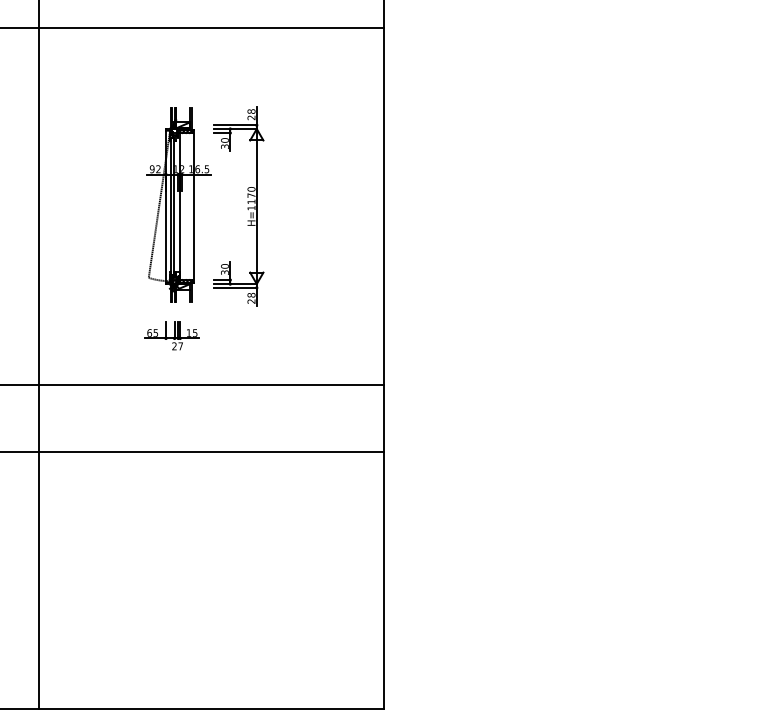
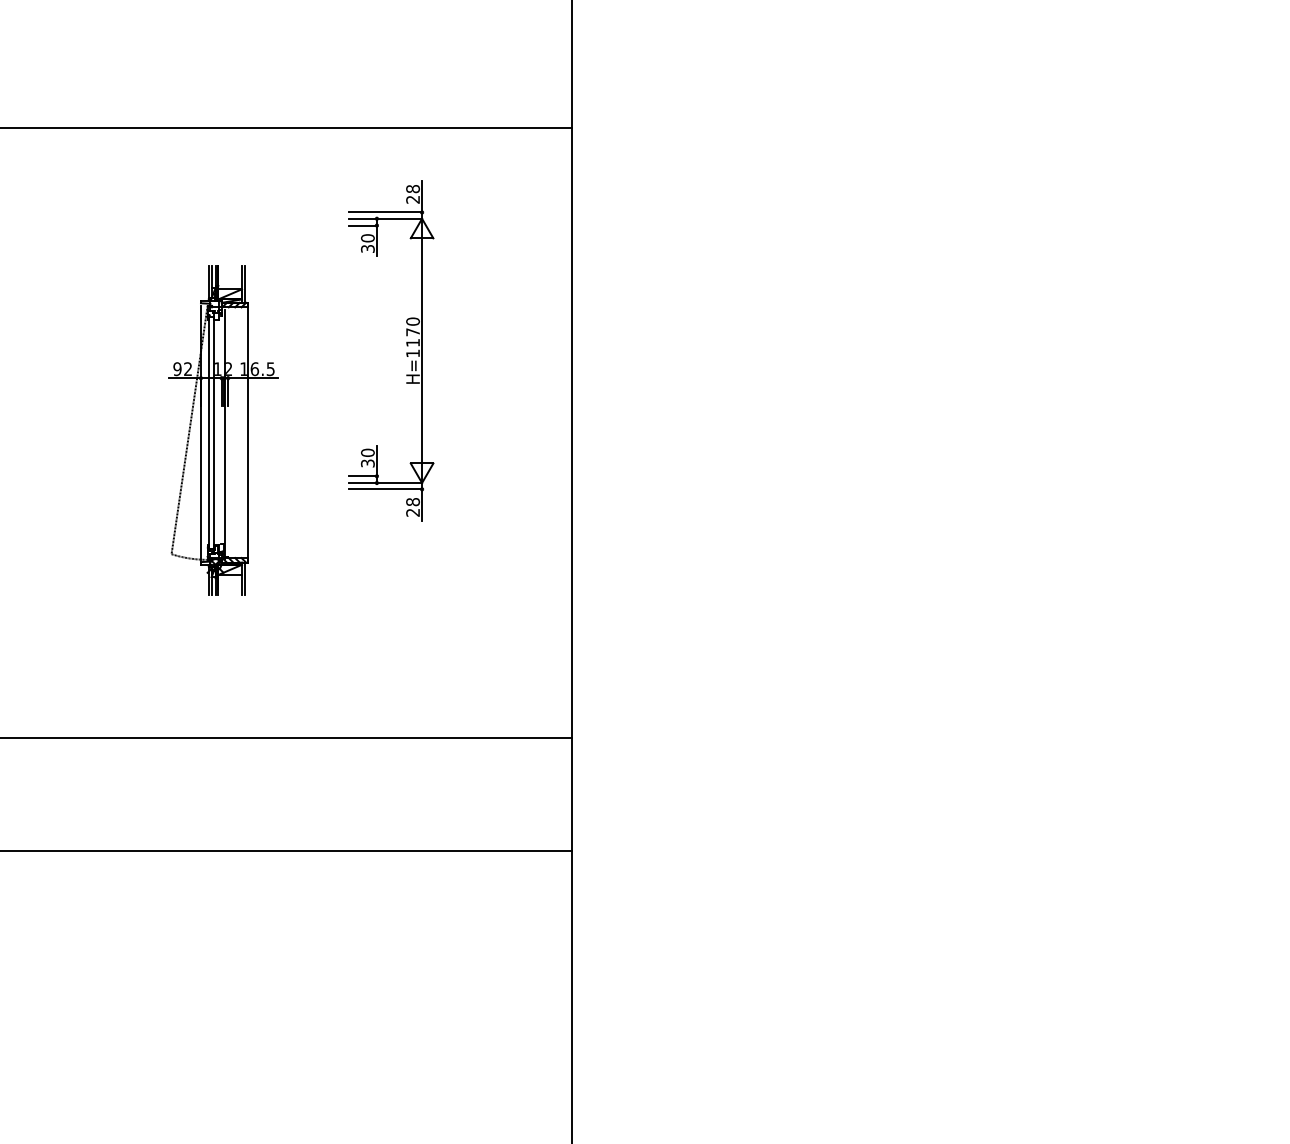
part: (247, 207) -> (406, 352), moved
part: (171, 335) -> (210, 652), removed

